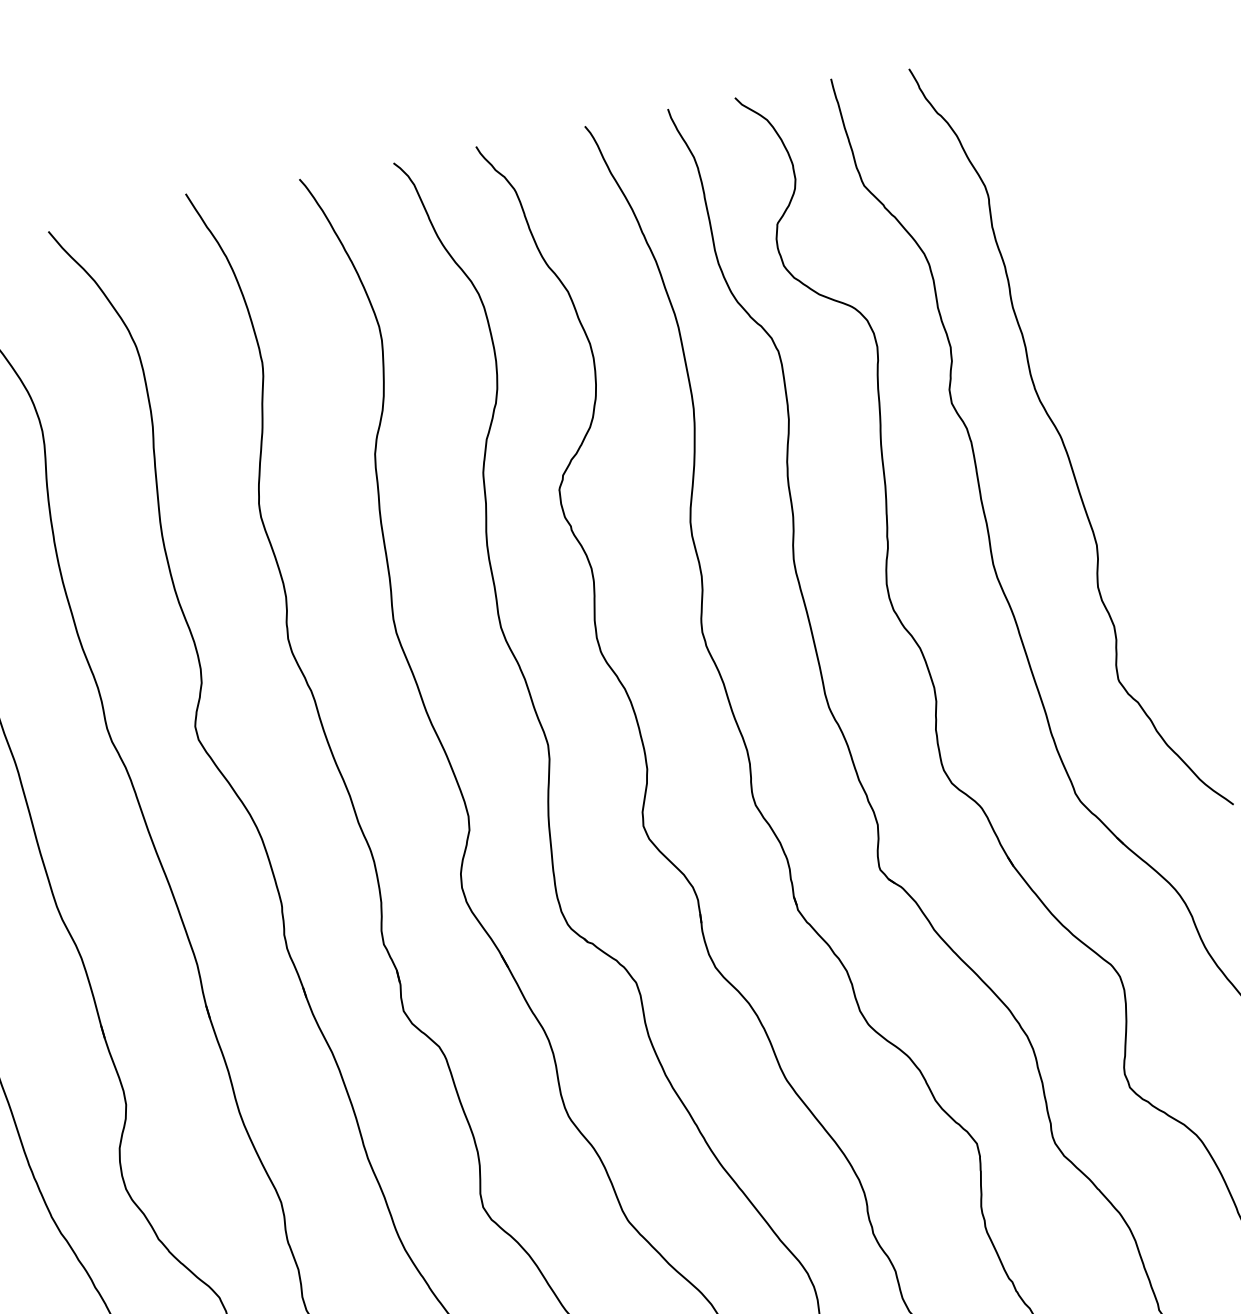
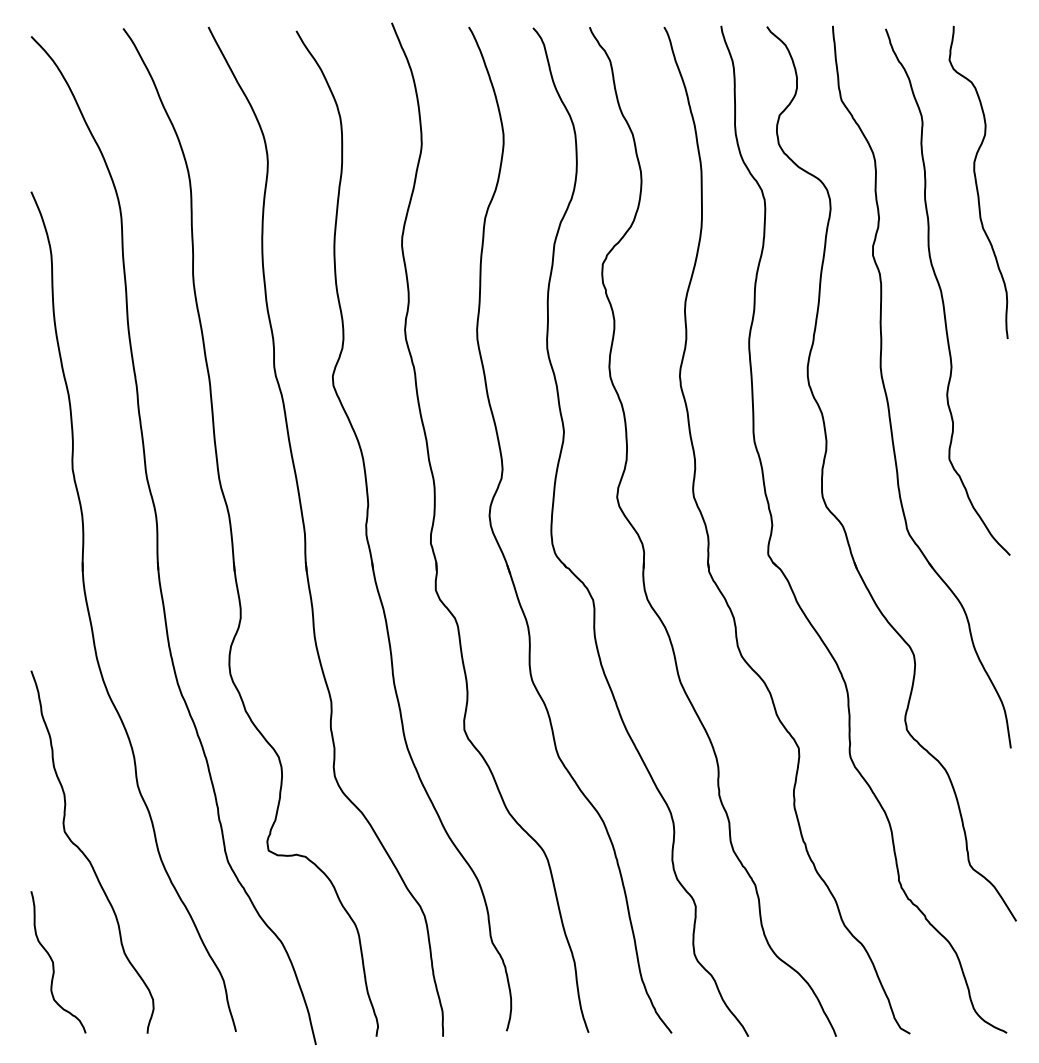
curve: (1085, 270) -> (977, 183), added

